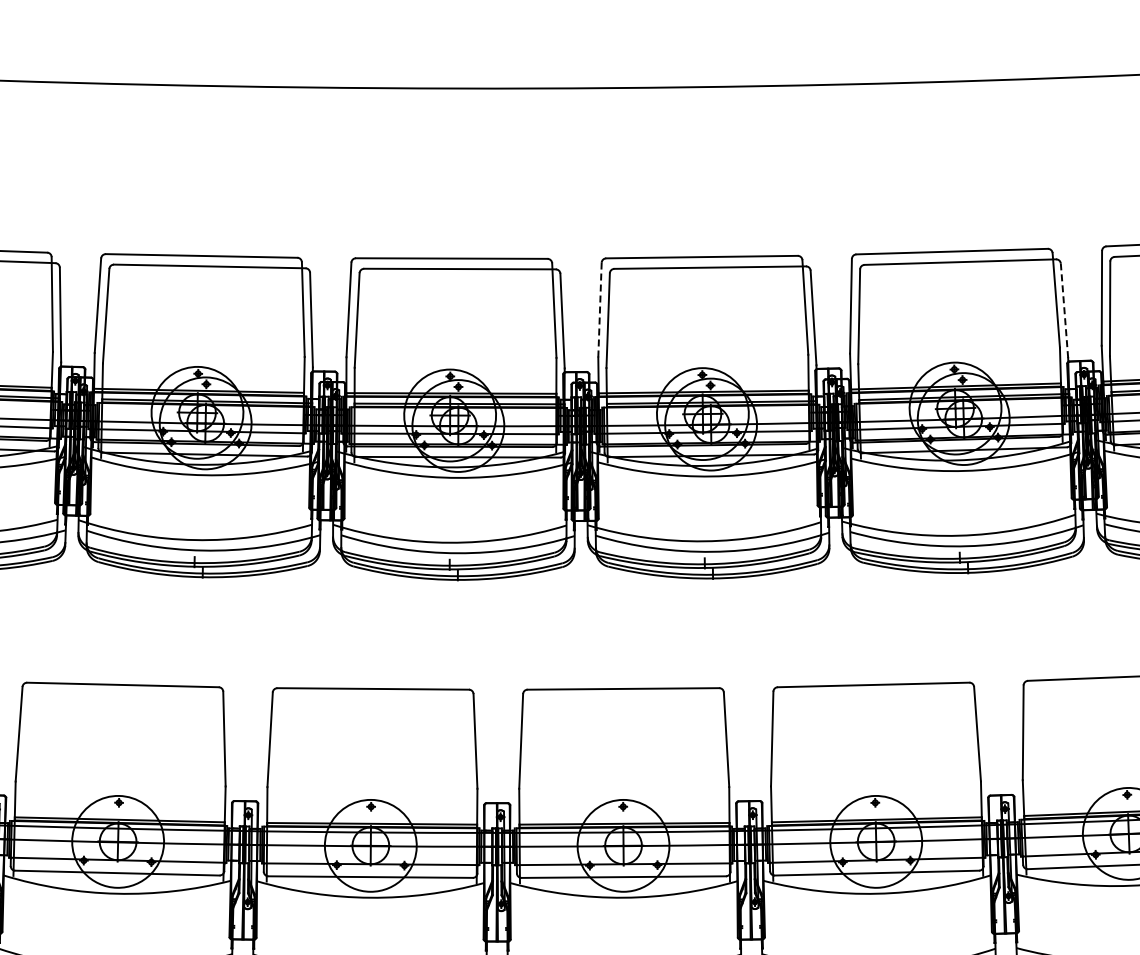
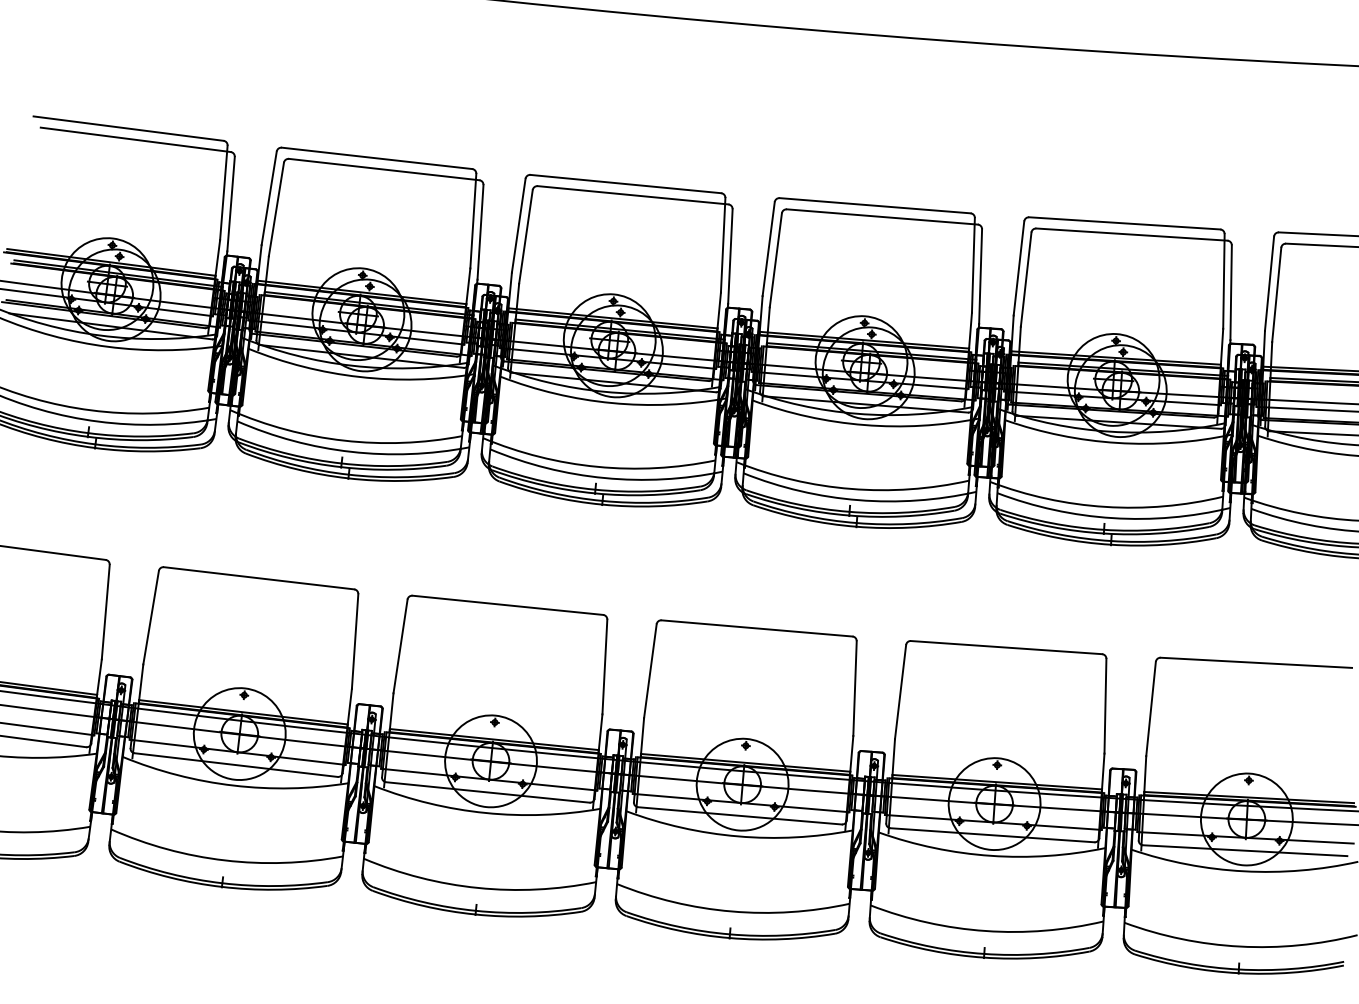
line: (599, 309) -> (768, 248), dashed -> solid
line: (1064, 310) -> (1231, 292), dashed -> solid

